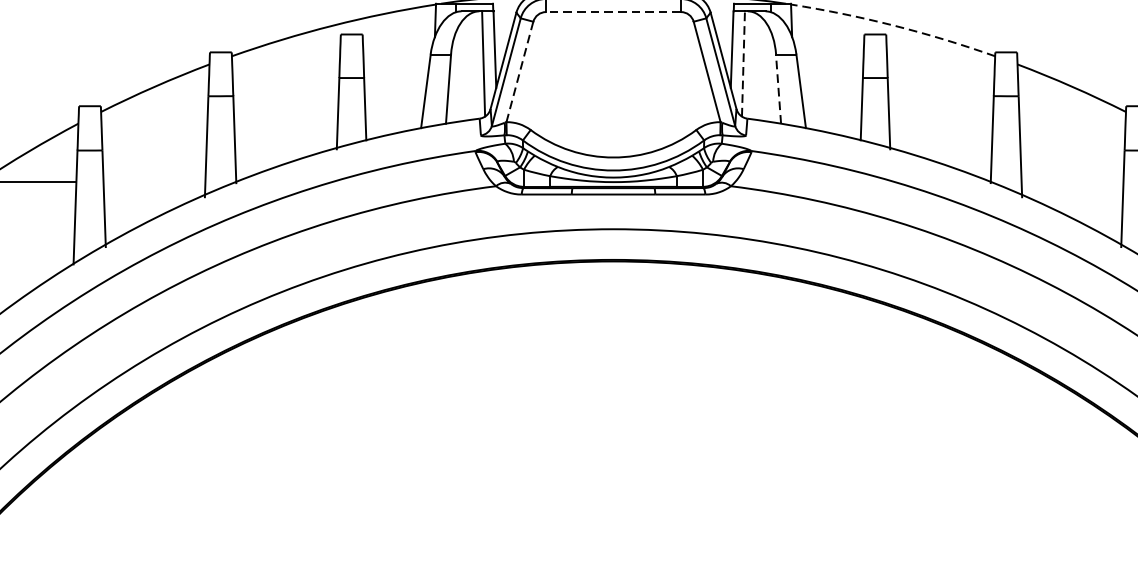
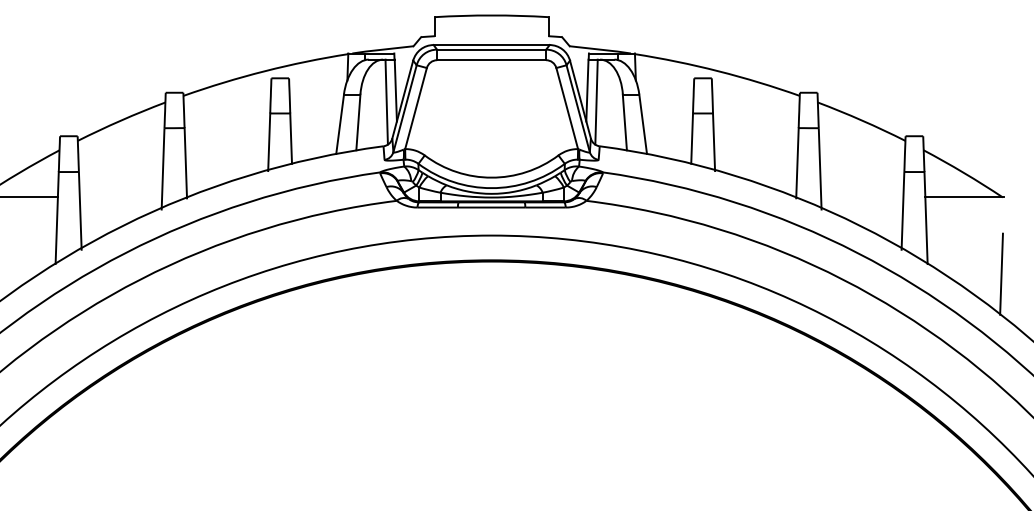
line: (613, 12) -> (491, 60), dashed -> solid
arc: (894, 26) -> (718, 71), dashed -> solid
line: (743, 63) -> (596, 101), dashed -> solid
line: (520, 71) -> (416, 108), dashed -> solid
line: (778, 89) -> (624, 122), dashed -> solid

